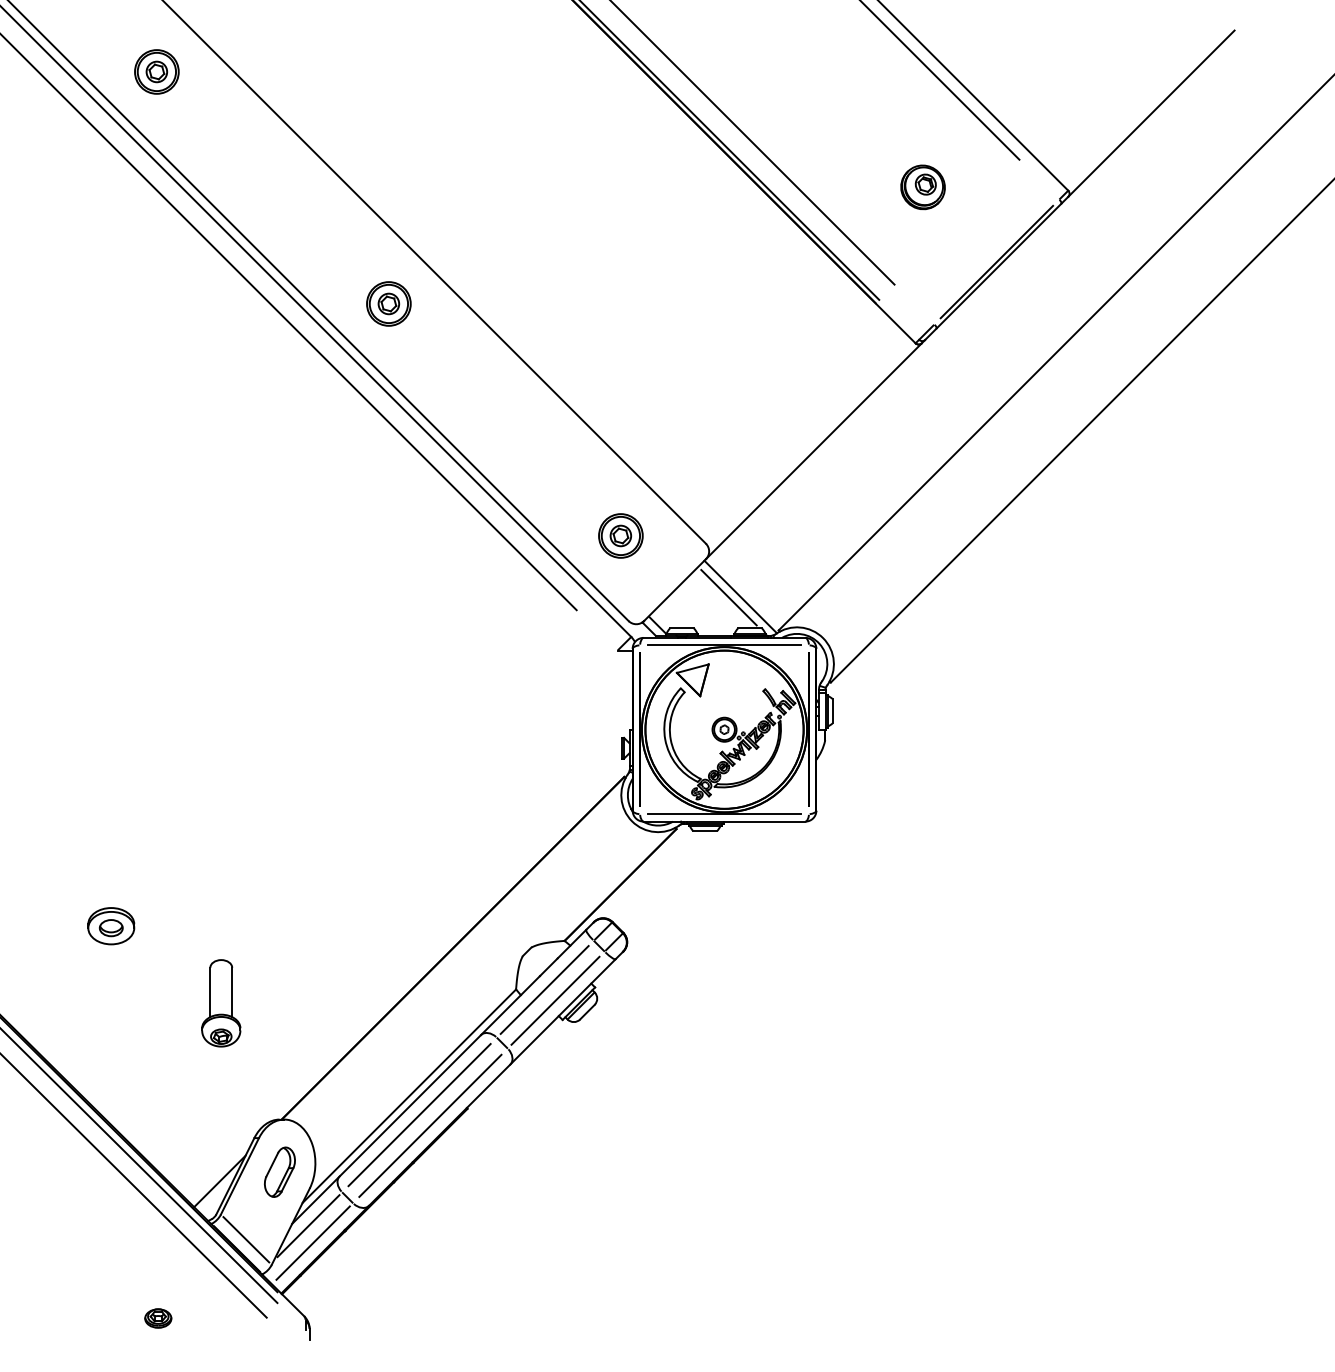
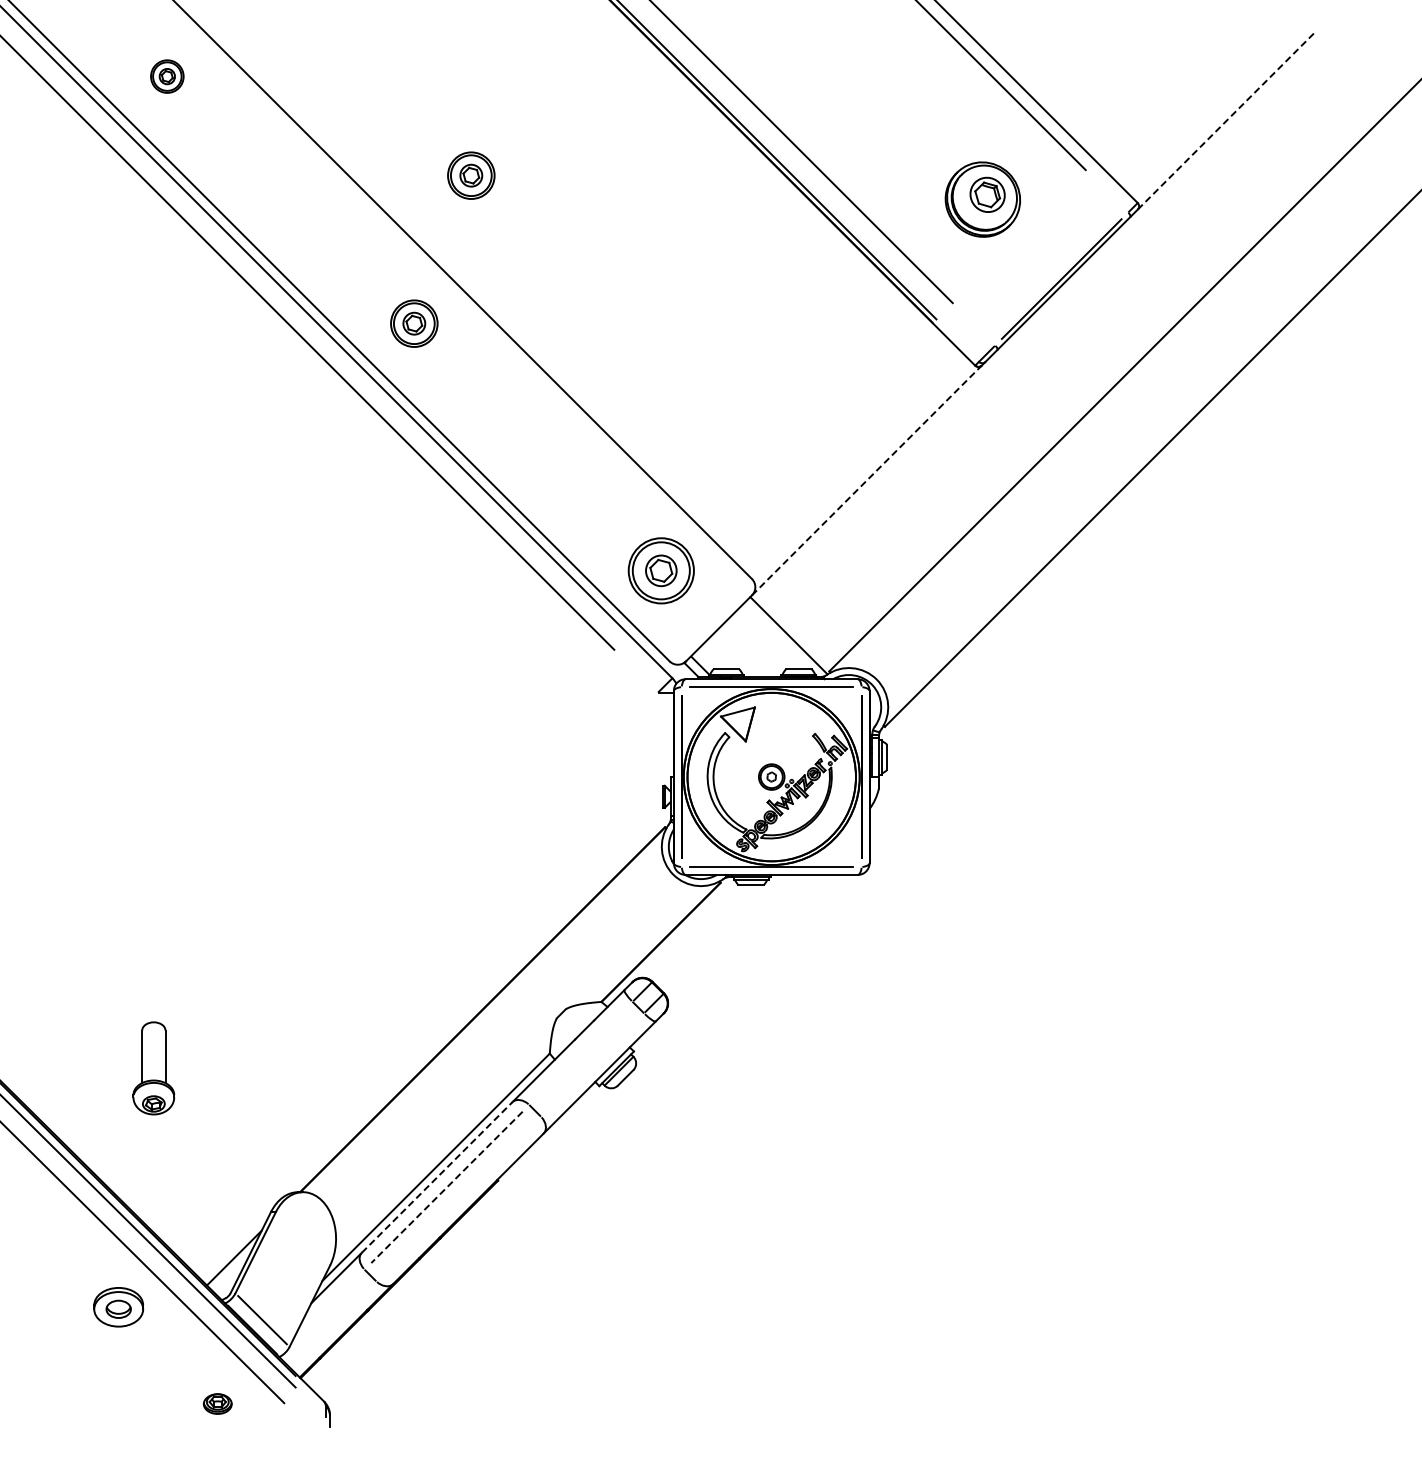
part: (157, 71) -> (167, 76), size x0.7
line: (1151, 113) -> (1226, 120), solid -> dashed
part: (442, 164) -> (471, 175), added
part: (923, 187) -> (983, 199), size x1.6
line: (813, 451) -> (866, 480), solid -> dashed
part: (621, 535) -> (661, 570), size x1.4
line: (729, 596) -> (776, 635), removed
part: (111, 926) -> (118, 1307), moved
line: (544, 990) -> (580, 1054), removed
line: (555, 1000) -> (591, 1065), removed
part: (220, 1003) -> (153, 1068), moved
line: (410, 1105) -> (437, 1177), solid -> dashed
line: (419, 1115) -> (446, 1187), solid -> dashed
line: (430, 1125) -> (458, 1198), removed
part: (280, 1172) -> (298, 1248), removed
line: (308, 1225) -> (328, 1305), removed
line: (312, 1242) -> (333, 1323), removed
part: (158, 1318) -> (217, 1403), moved

